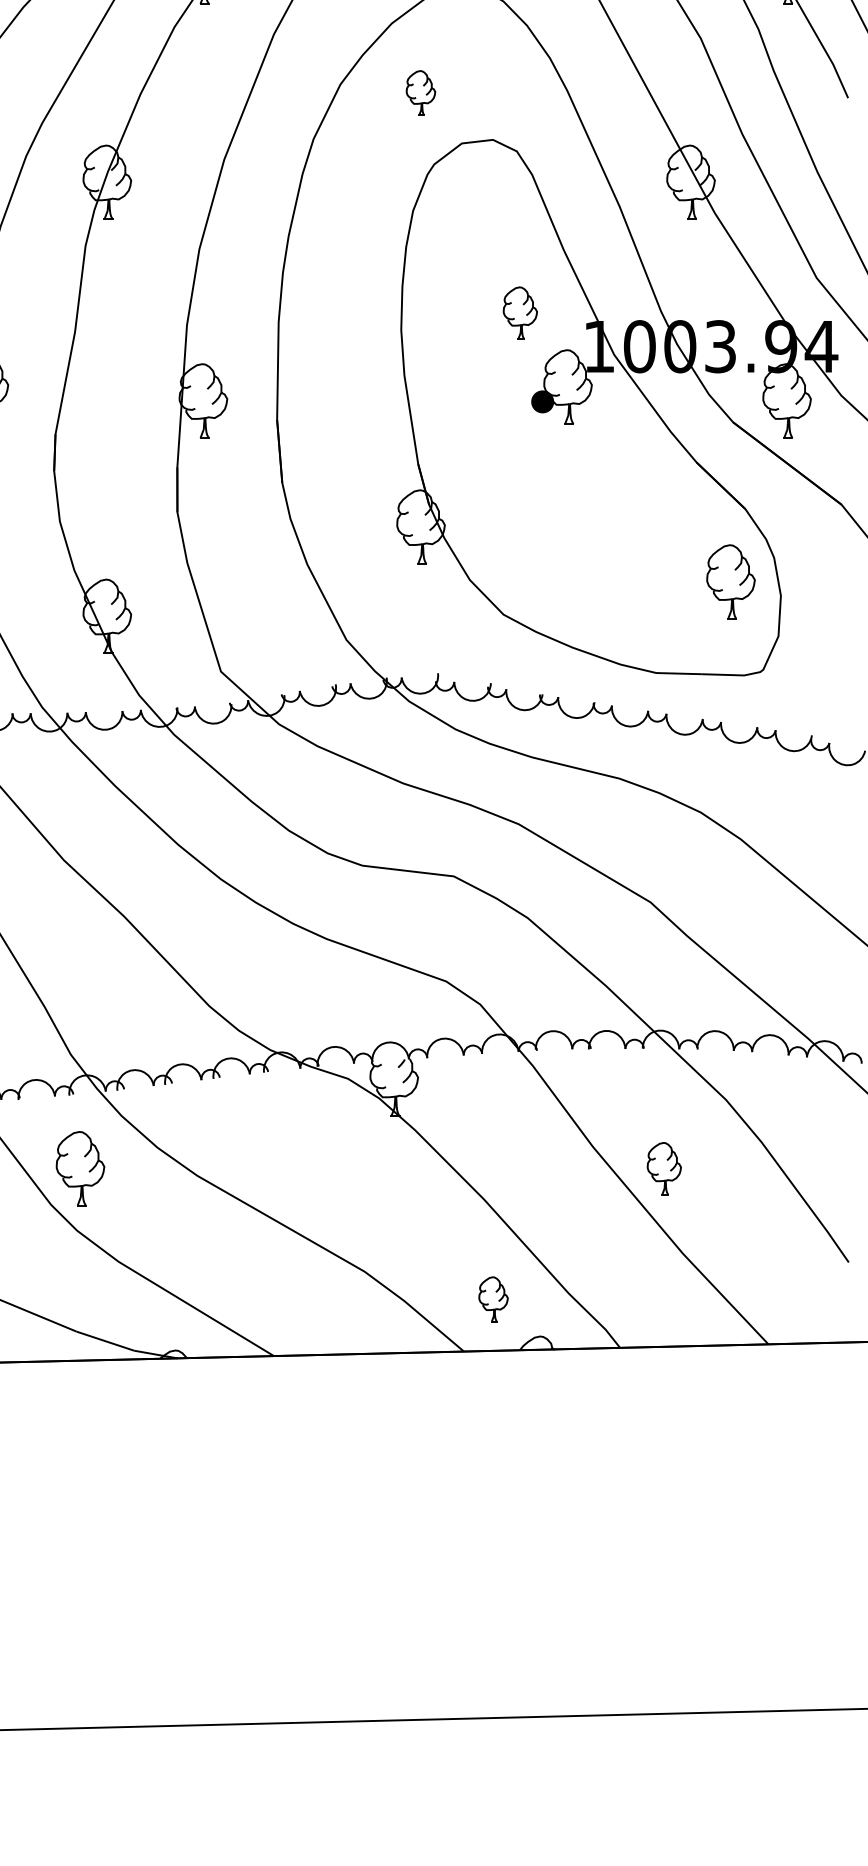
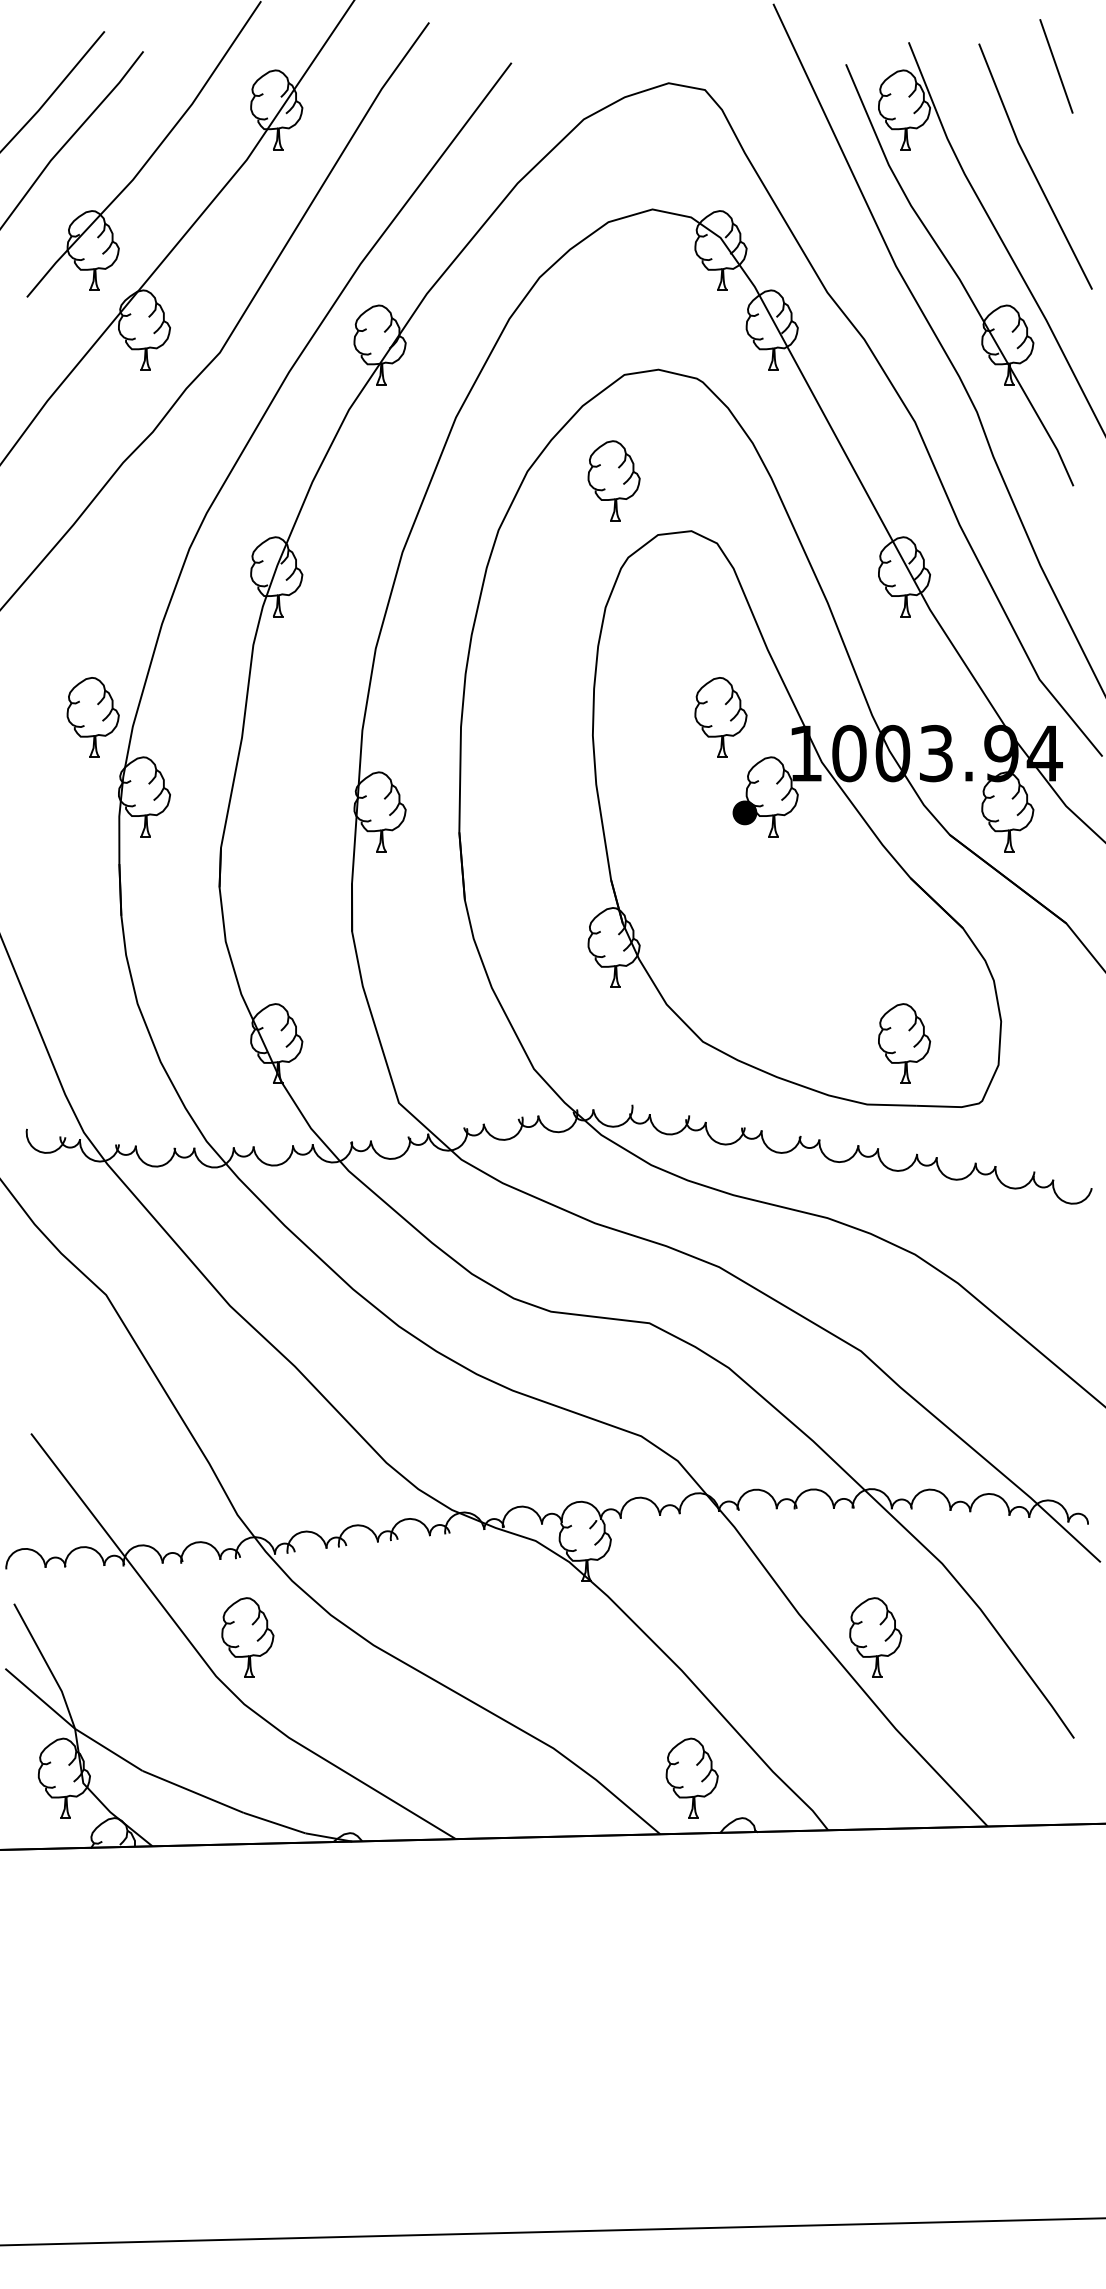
part: (420, 92) -> (613, 480), size x1.67
part: (519, 313) -> (720, 717), size x1.43
part: (731, 581) -> (904, 1043), moved
part: (664, 1168) -> (875, 1637), size x1.43
part: (492, 1298) -> (691, 1777), size x1.67

